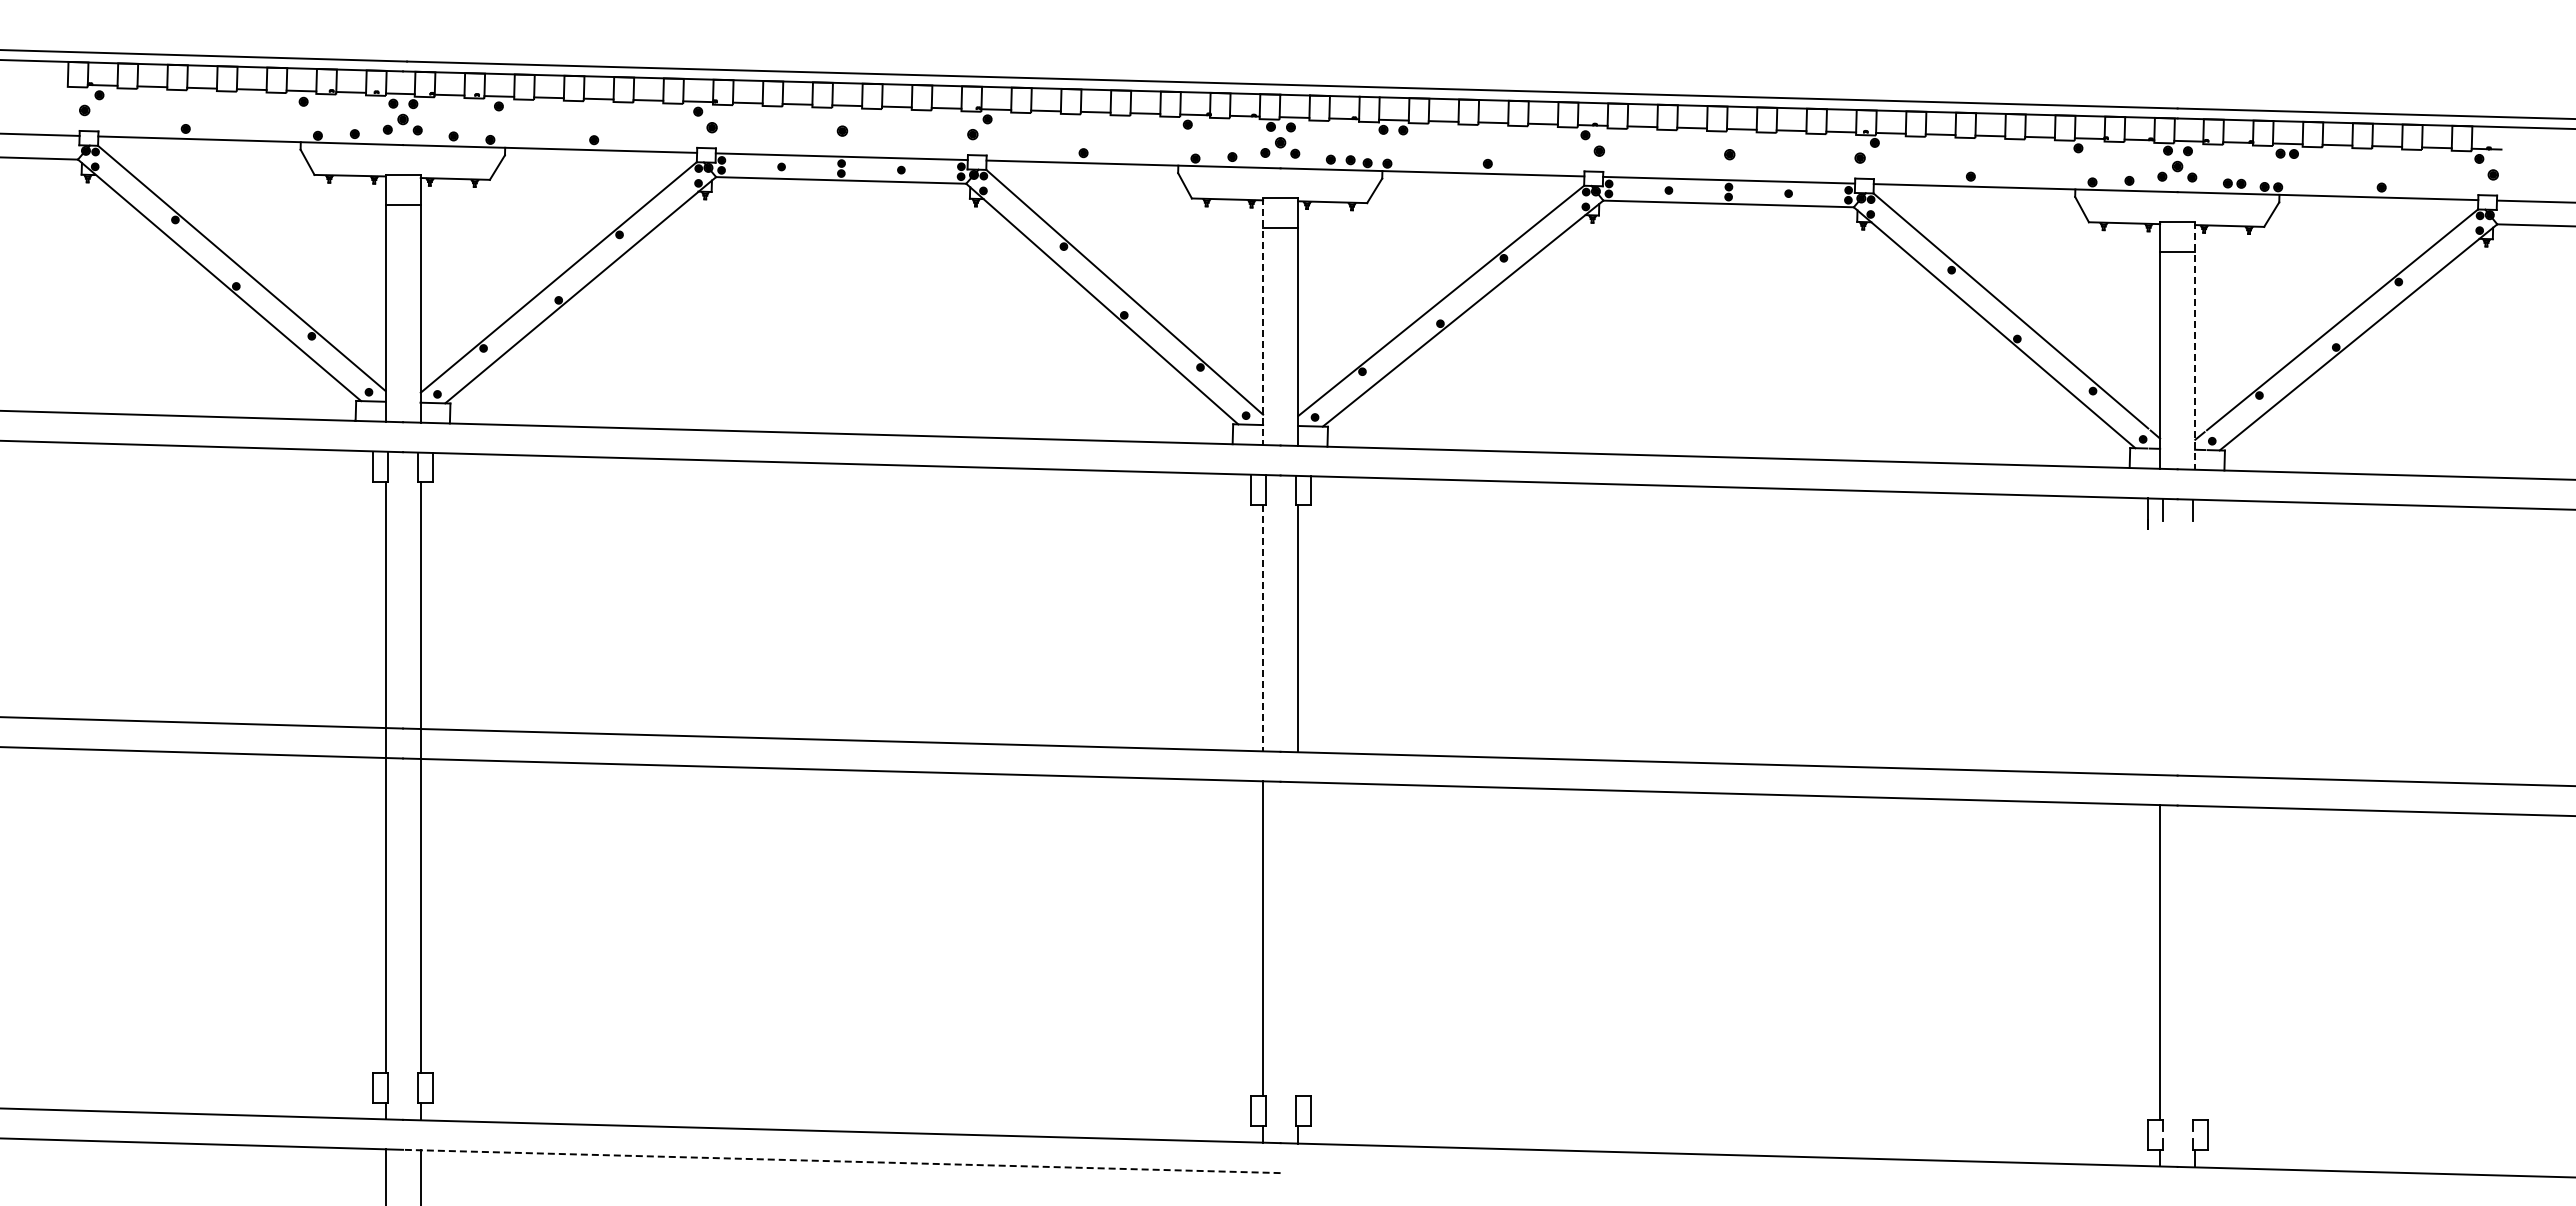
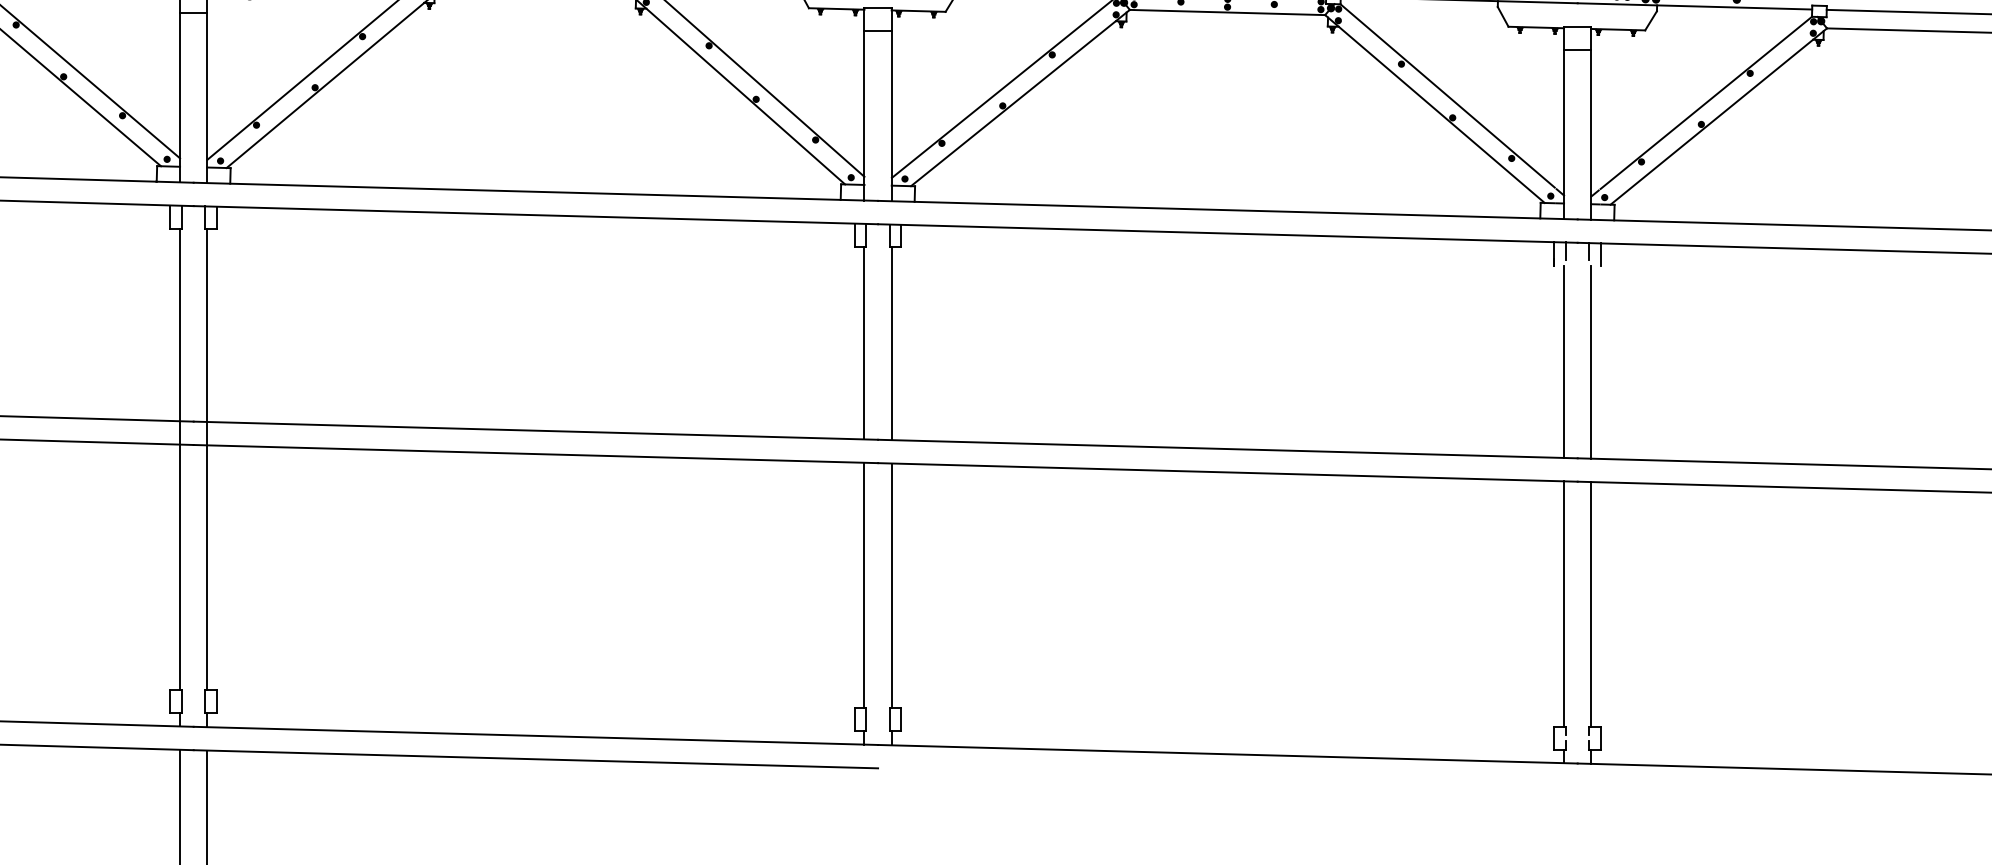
line: (1263, 322) -> (864, 104), dashed -> solid
line: (2195, 345) -> (1591, 122), dashed -> solid
line: (2207, 514) -> (1600, 254), added
line: (1263, 628) -> (864, 343), dashed -> solid
line: (2160, 651) -> (1564, 361), added
line: (2195, 652) -> (1591, 362), added
line: (1298, 938) -> (892, 585), added
line: (2195, 962) -> (1591, 604), added
line: (841, 1161) -> (535, 759), dashed -> solid

